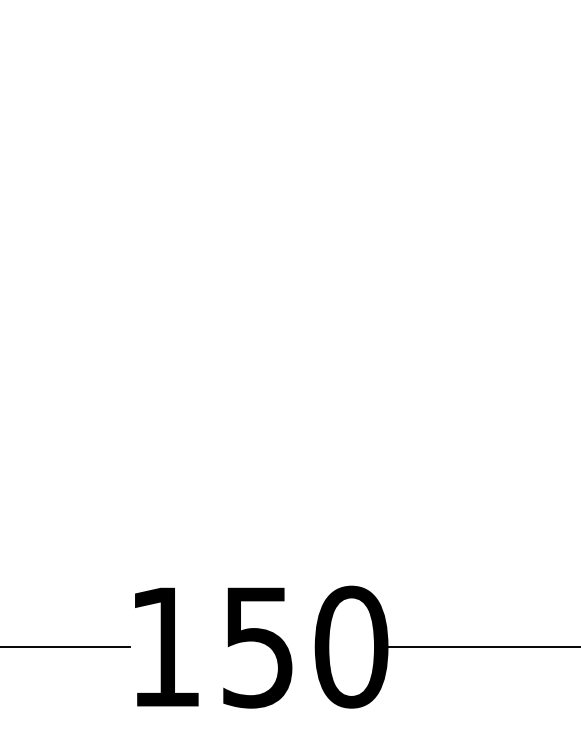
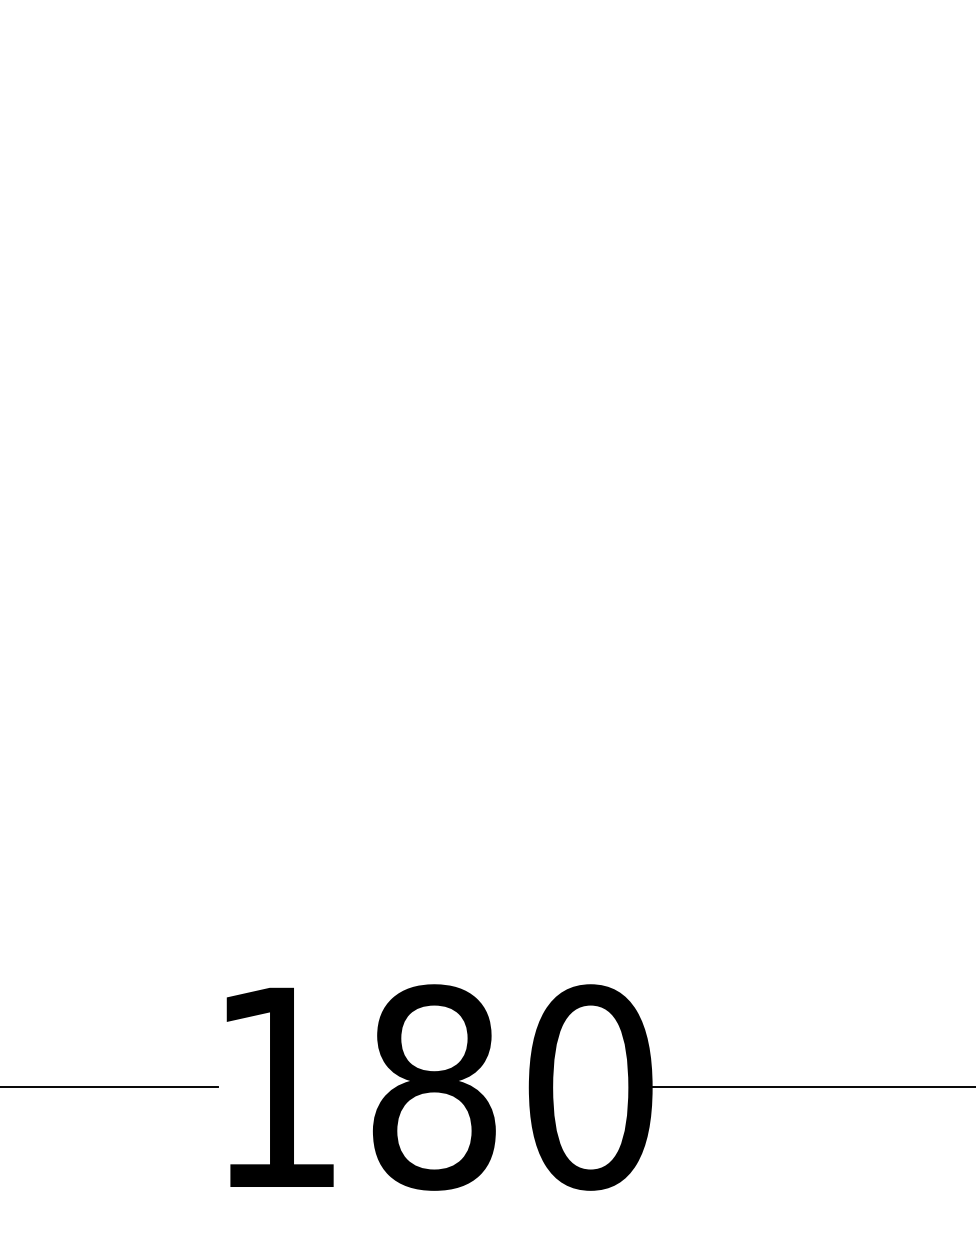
text: (258, 646) -> (434, 1086), 150 -> 180

